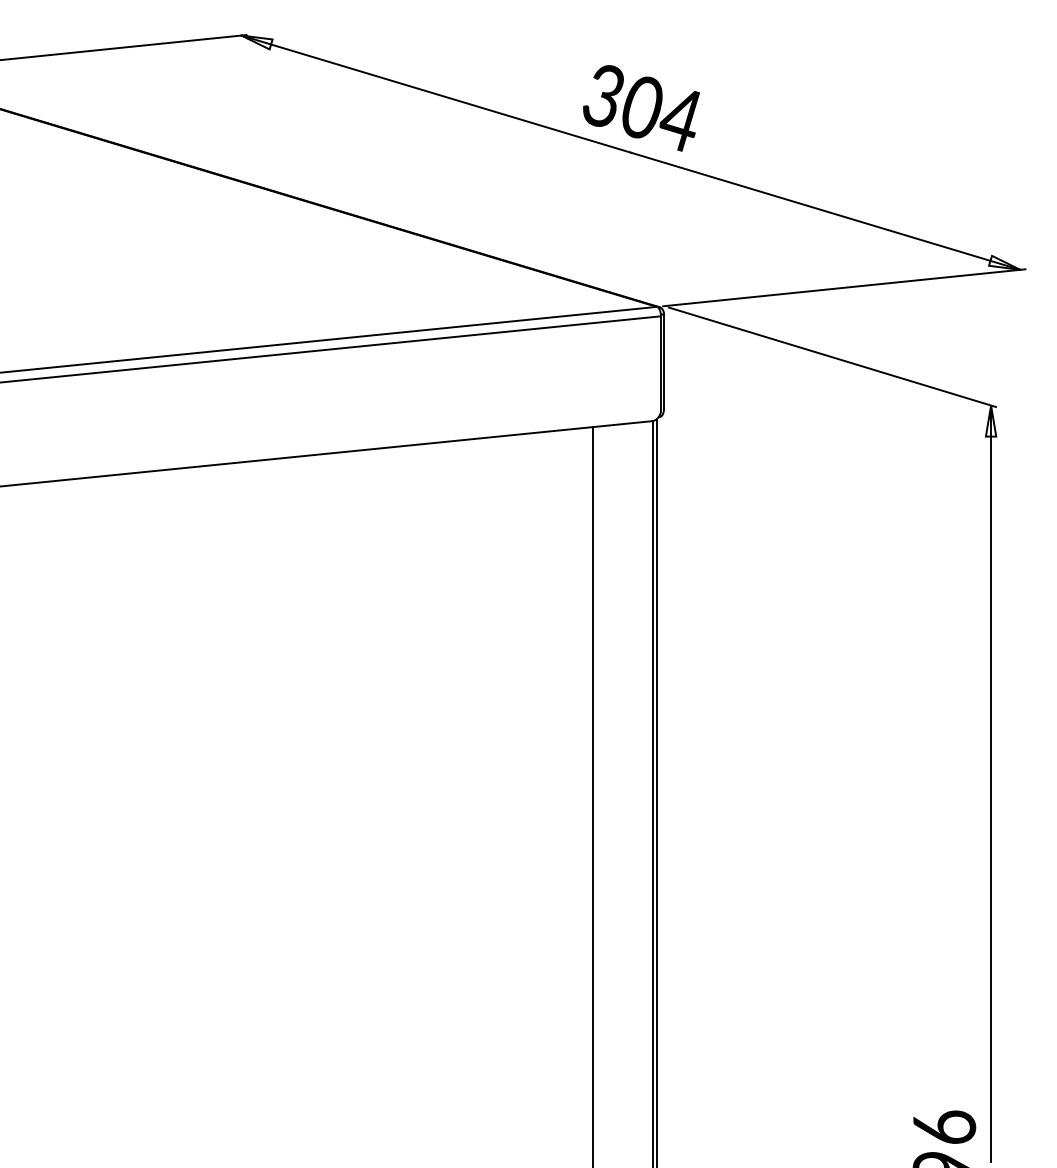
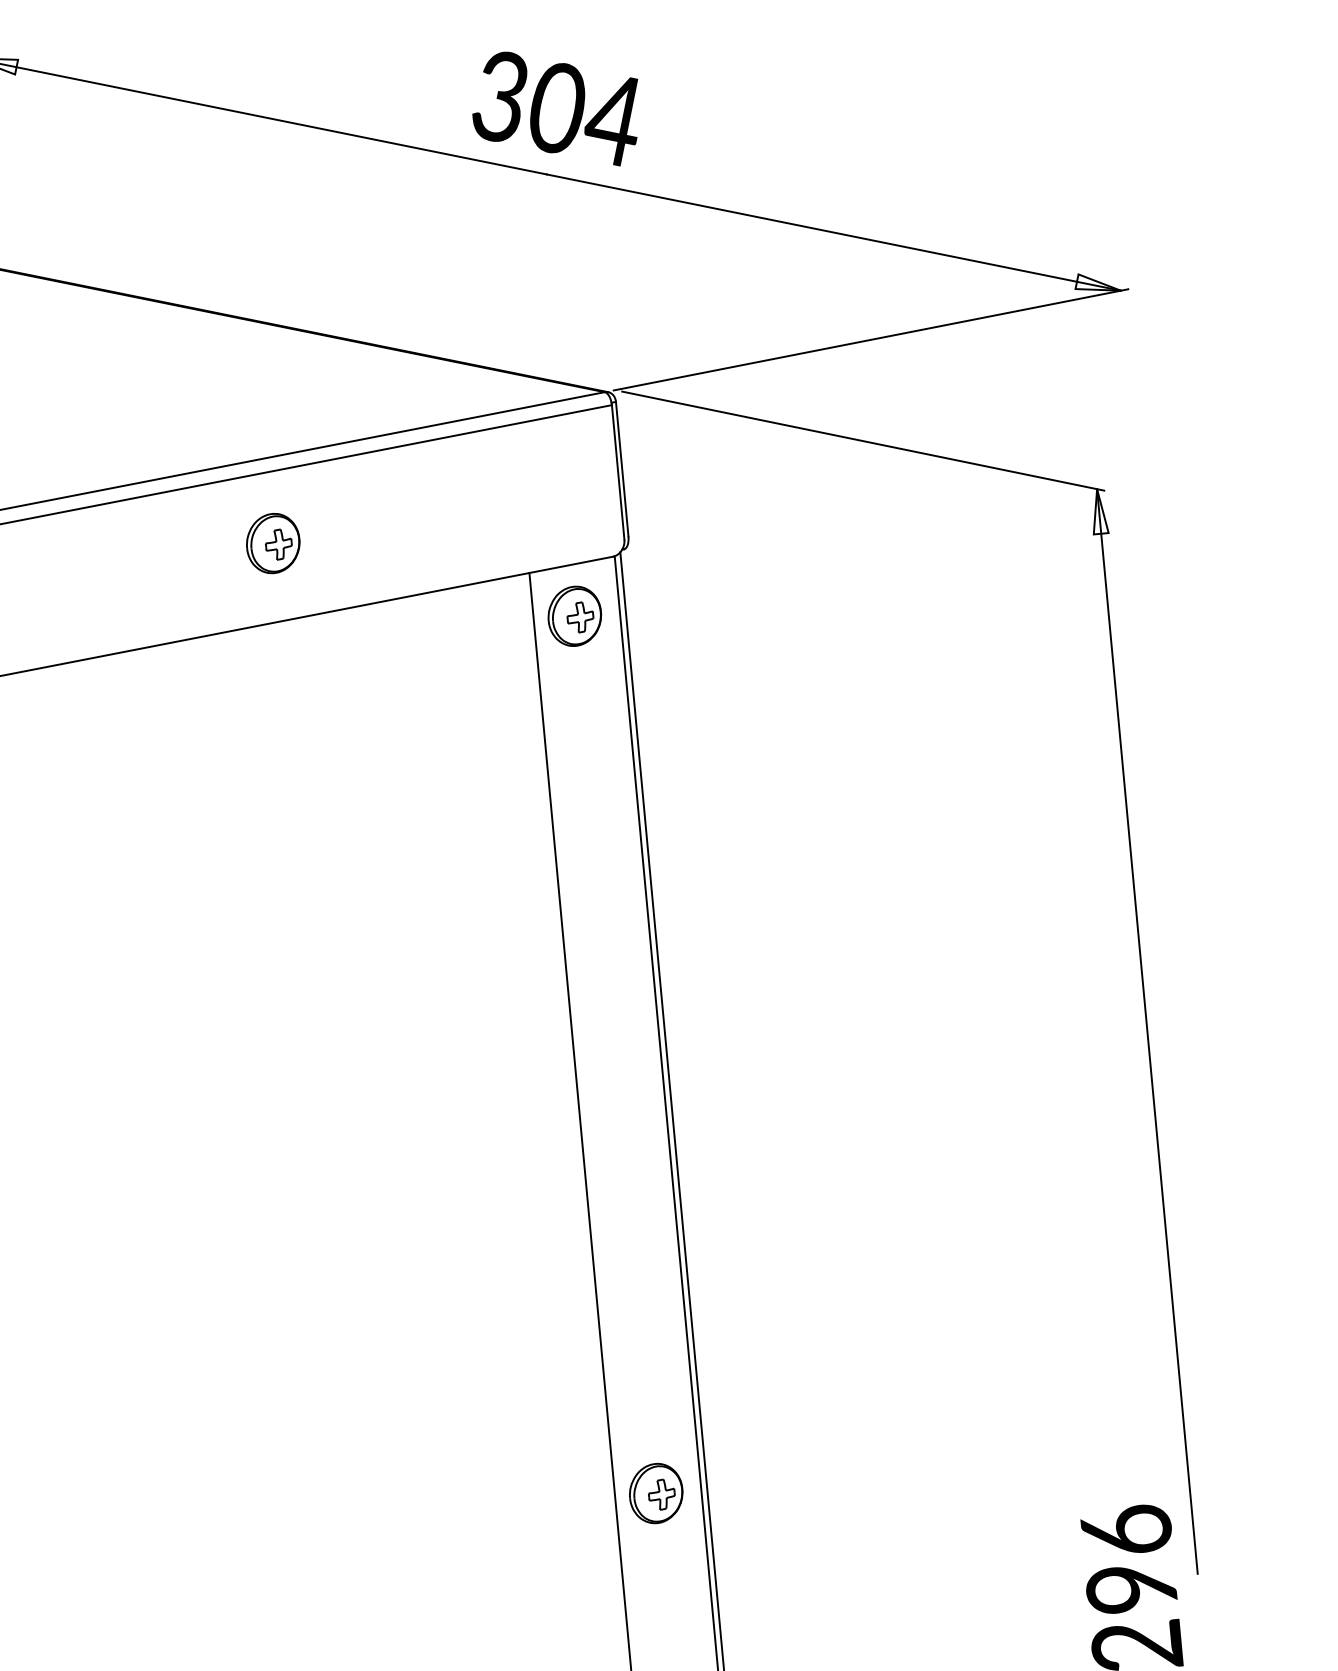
part: (417, 389) -> (272, 542), added
part: (621, 459) -> (574, 615), added
part: (621, 1071) -> (655, 1493), added

